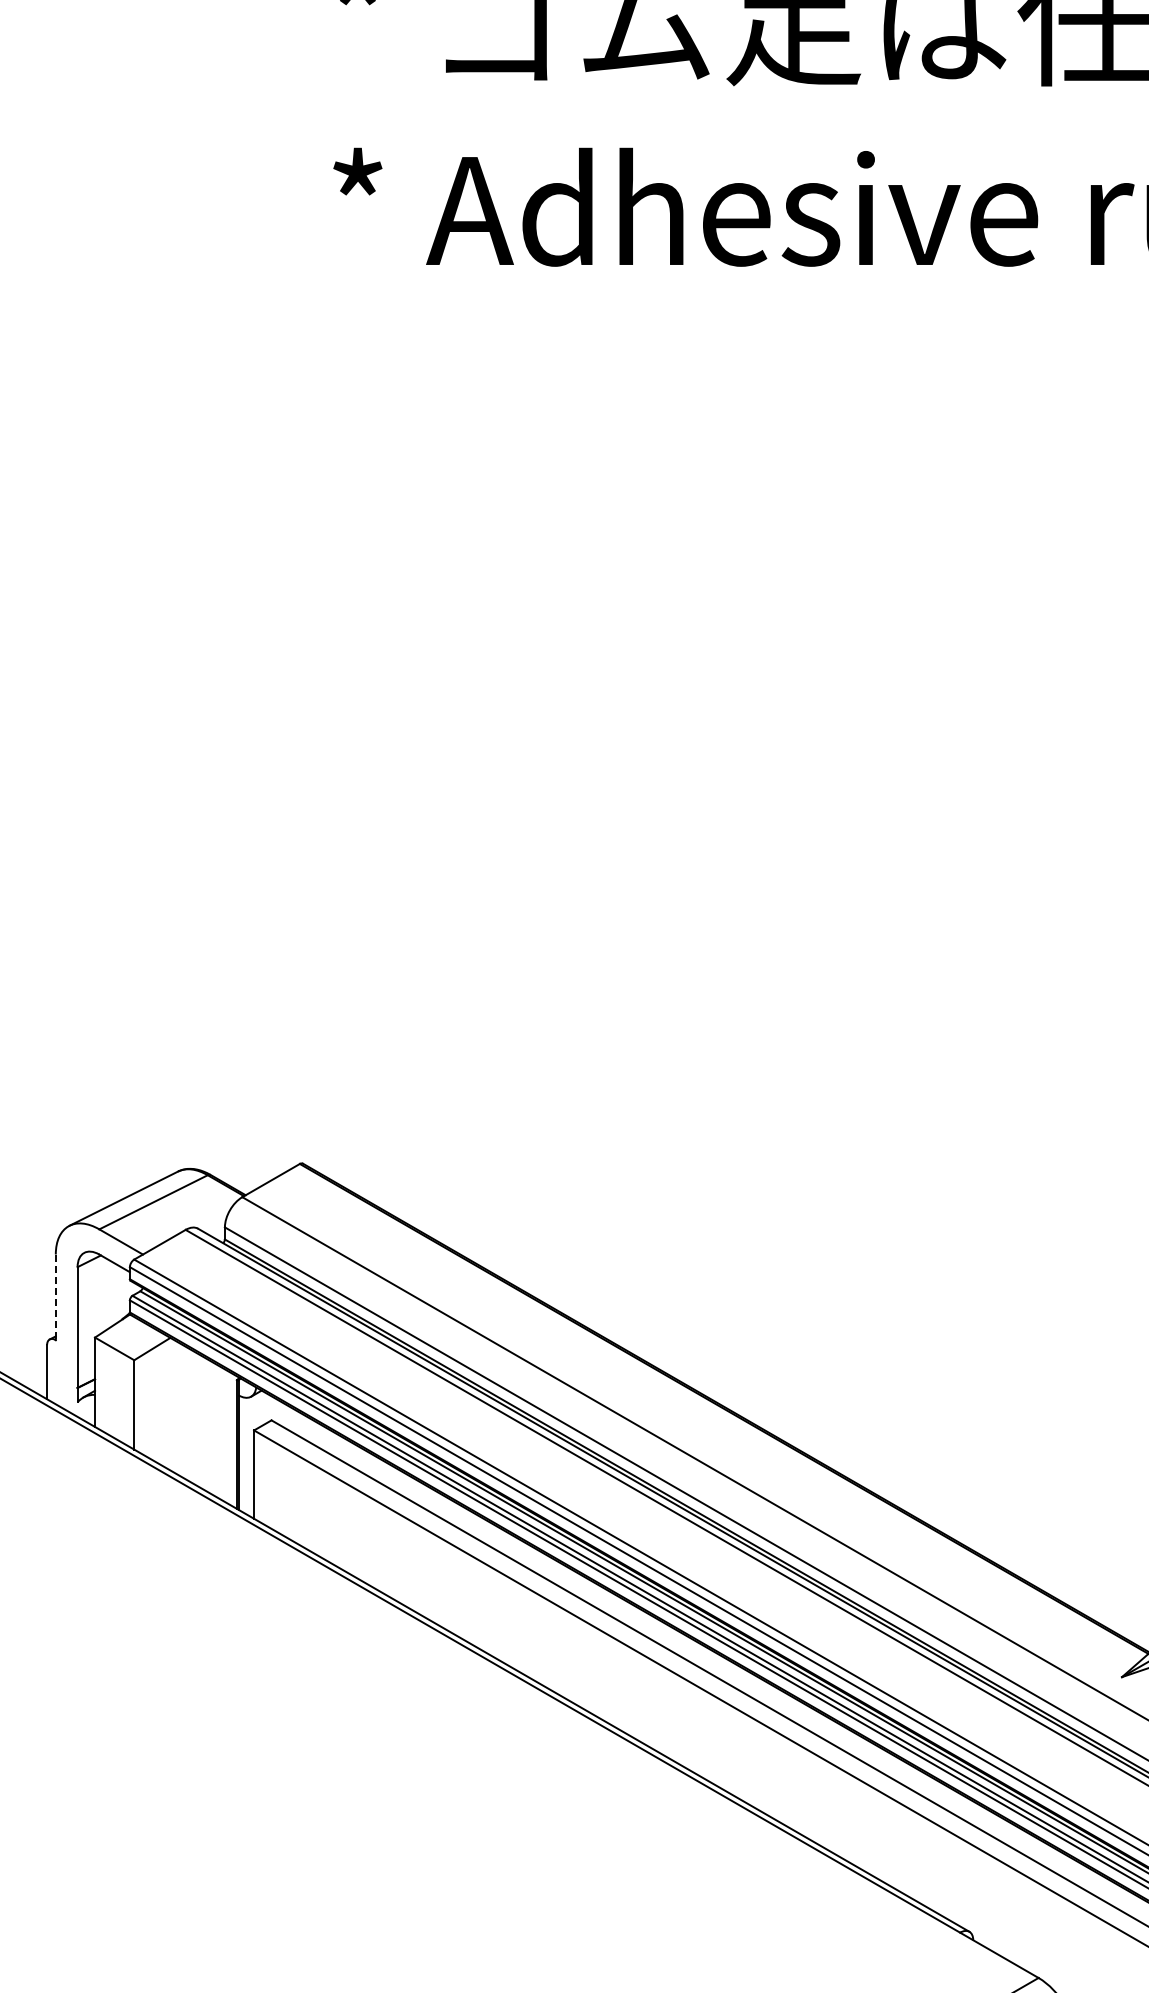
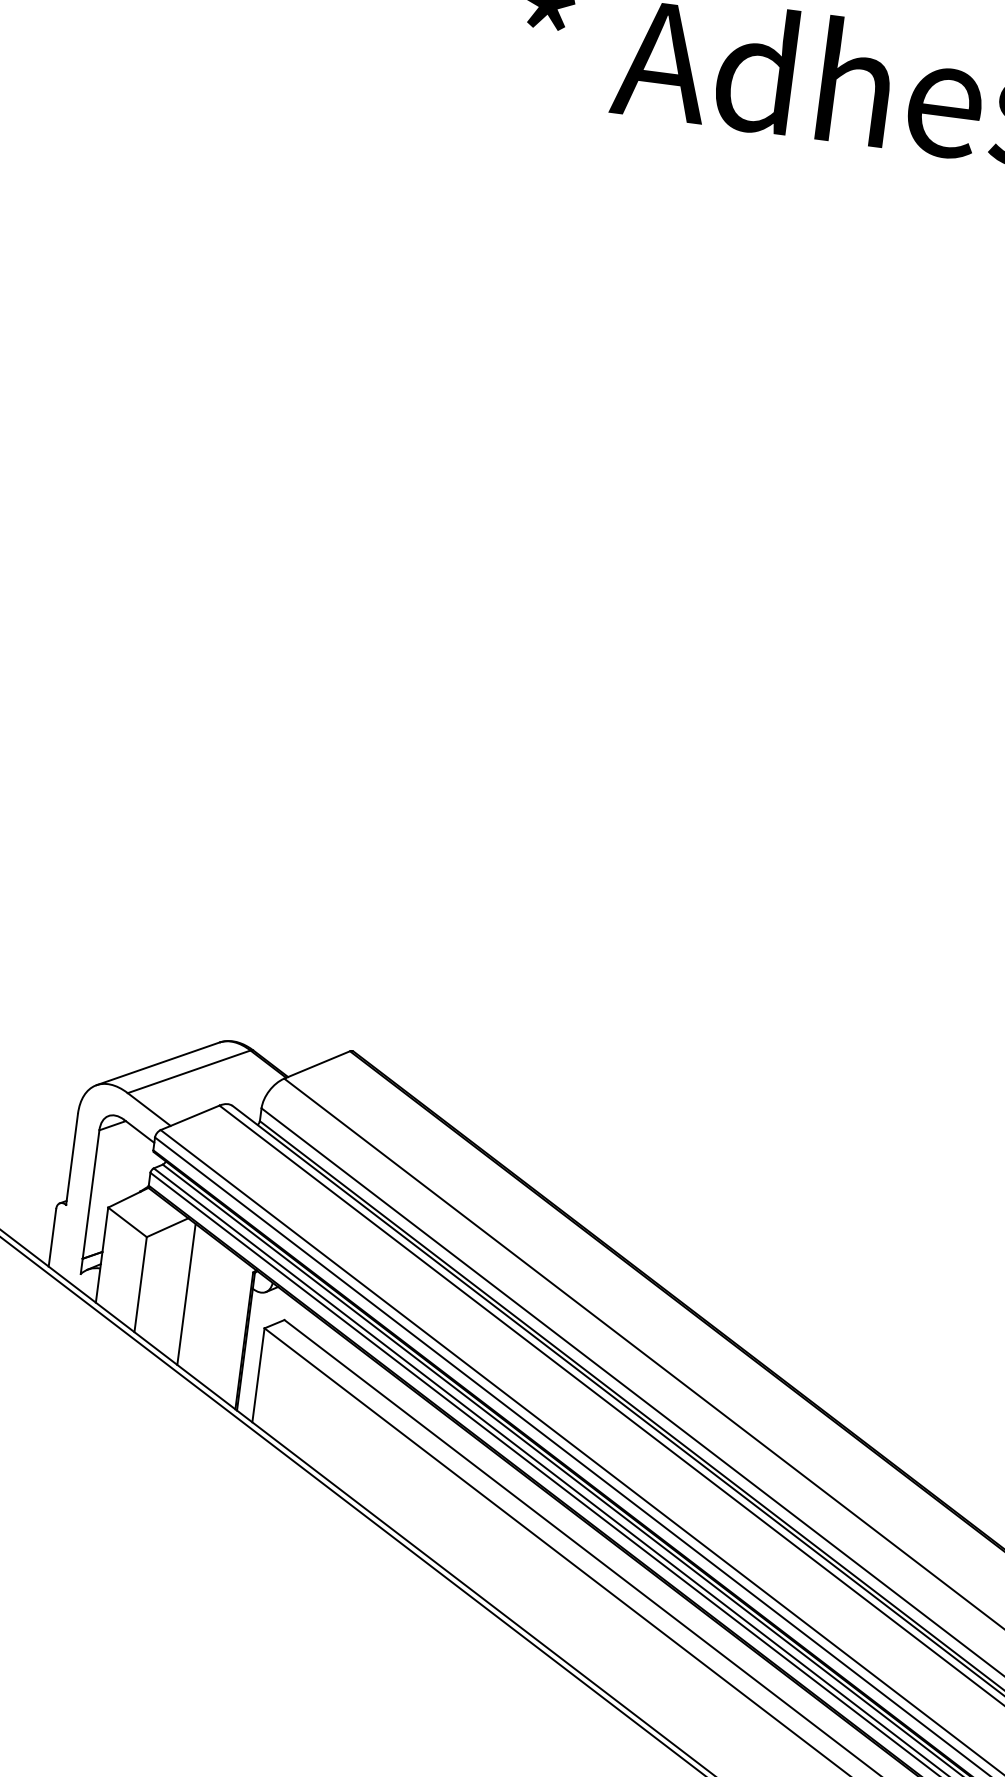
line: (55, 1297) -> (71, 1159), dashed -> solid
line: (177, 1408) -> (186, 1294), added

